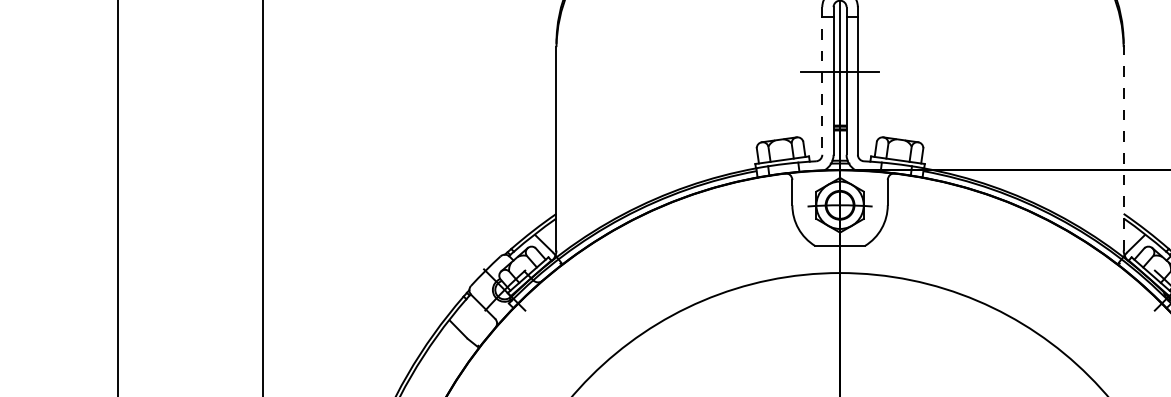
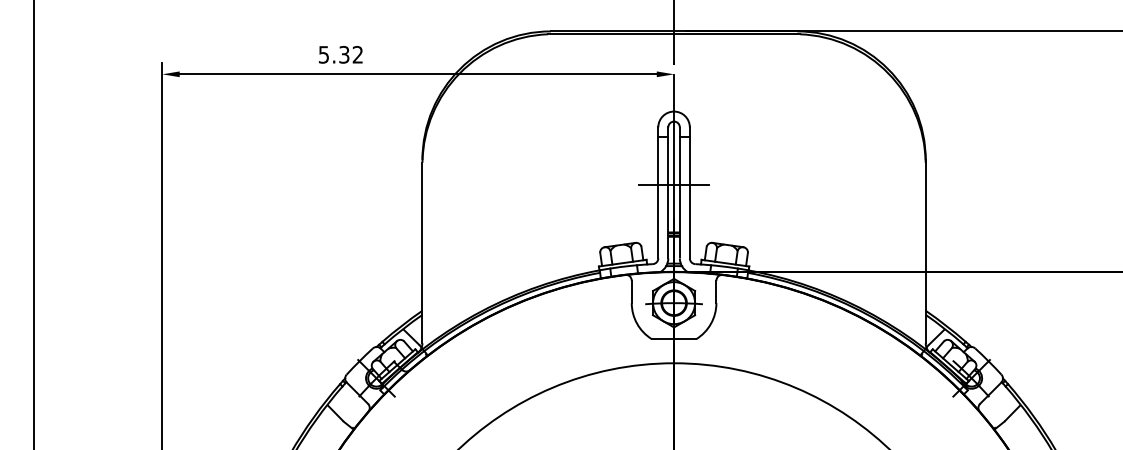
line: (822, 81) -> (658, 193), dashed -> solid
line: (1123, 147) -> (925, 251), dashed -> solid

